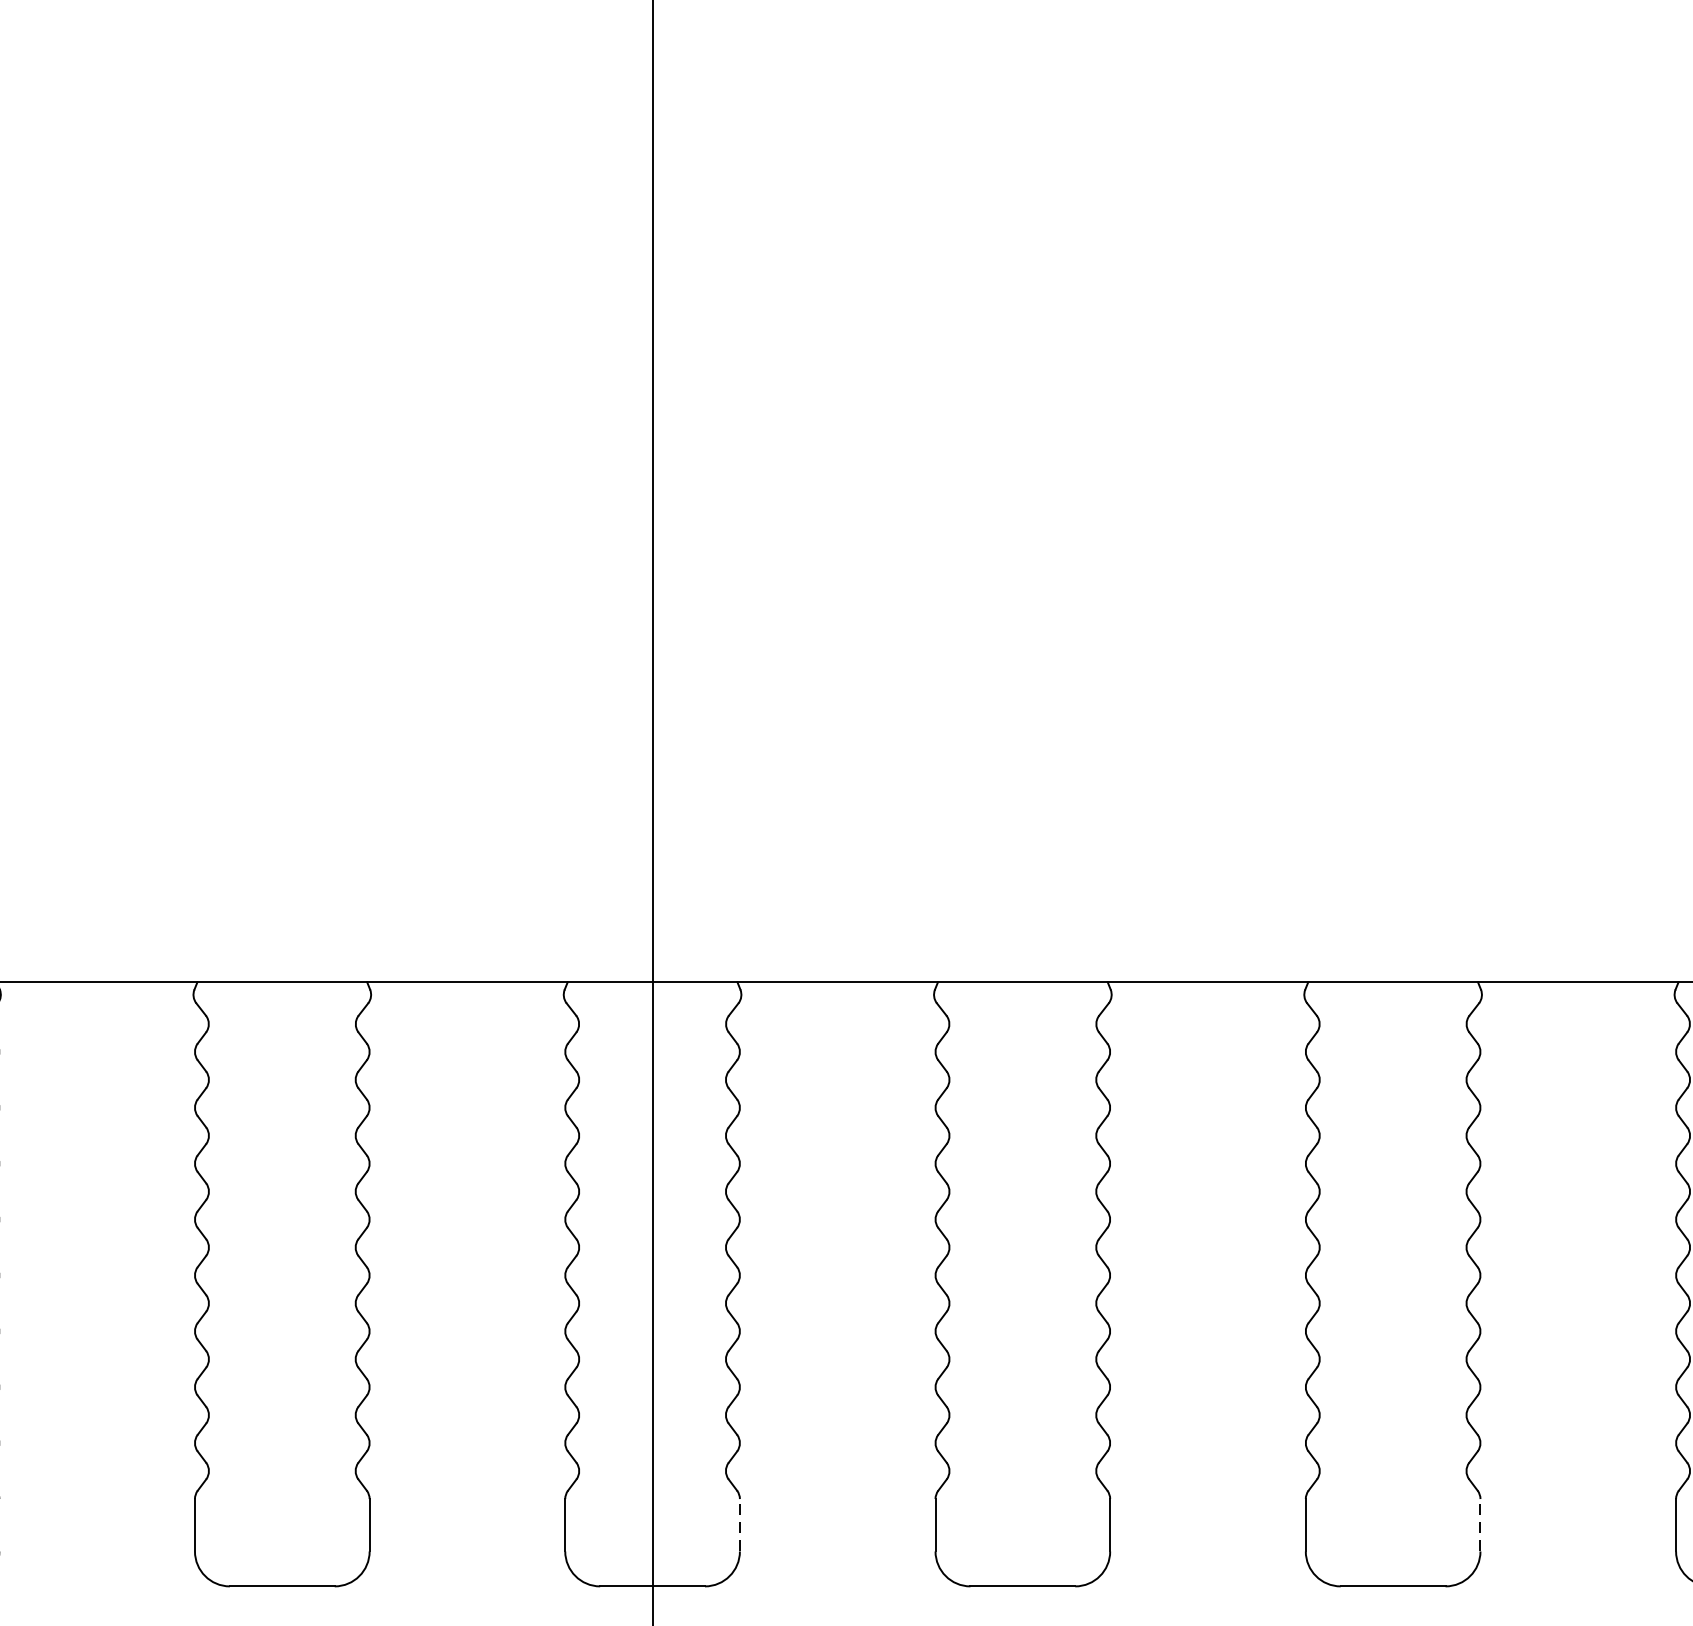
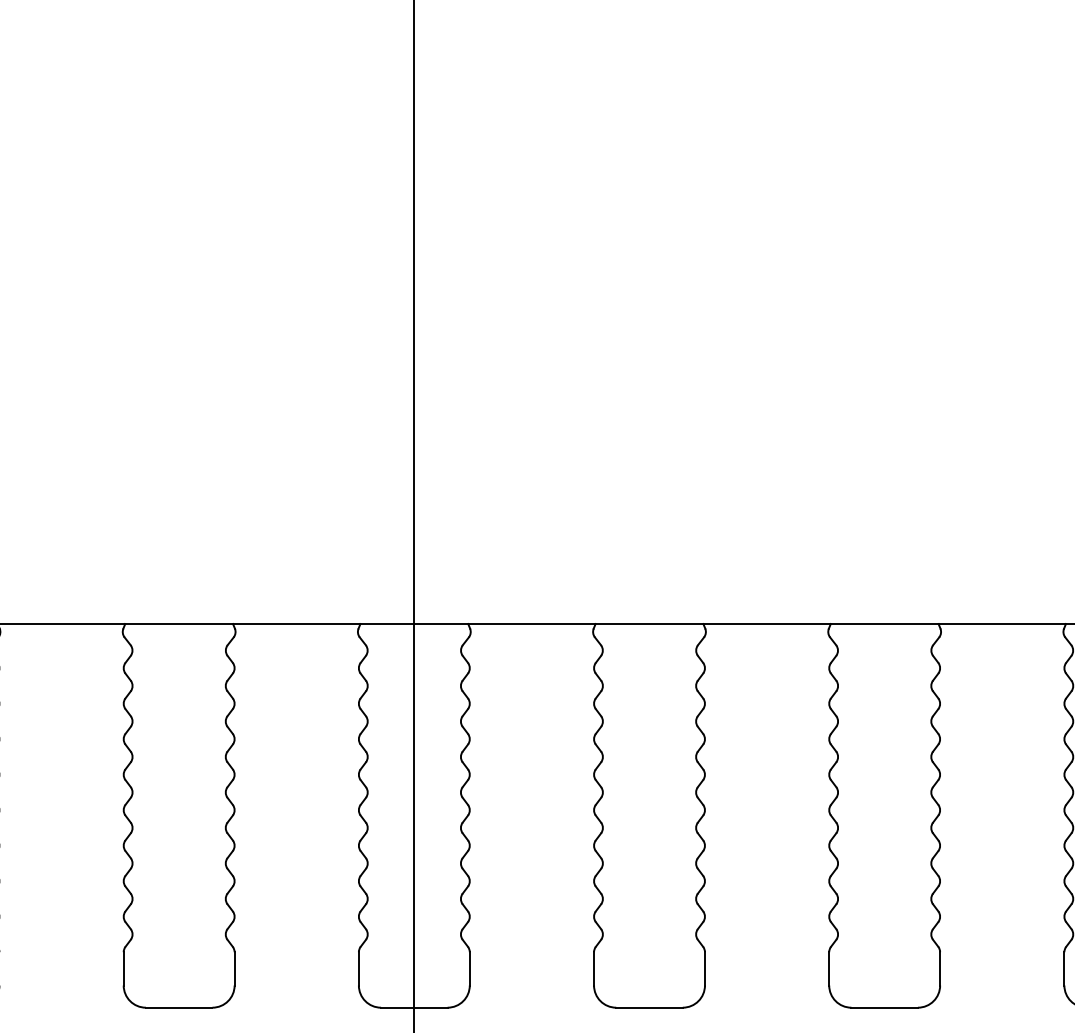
line: (739, 1524) -> (469, 968), dashed -> solid
line: (1481, 1524) -> (940, 968), dashed -> solid

